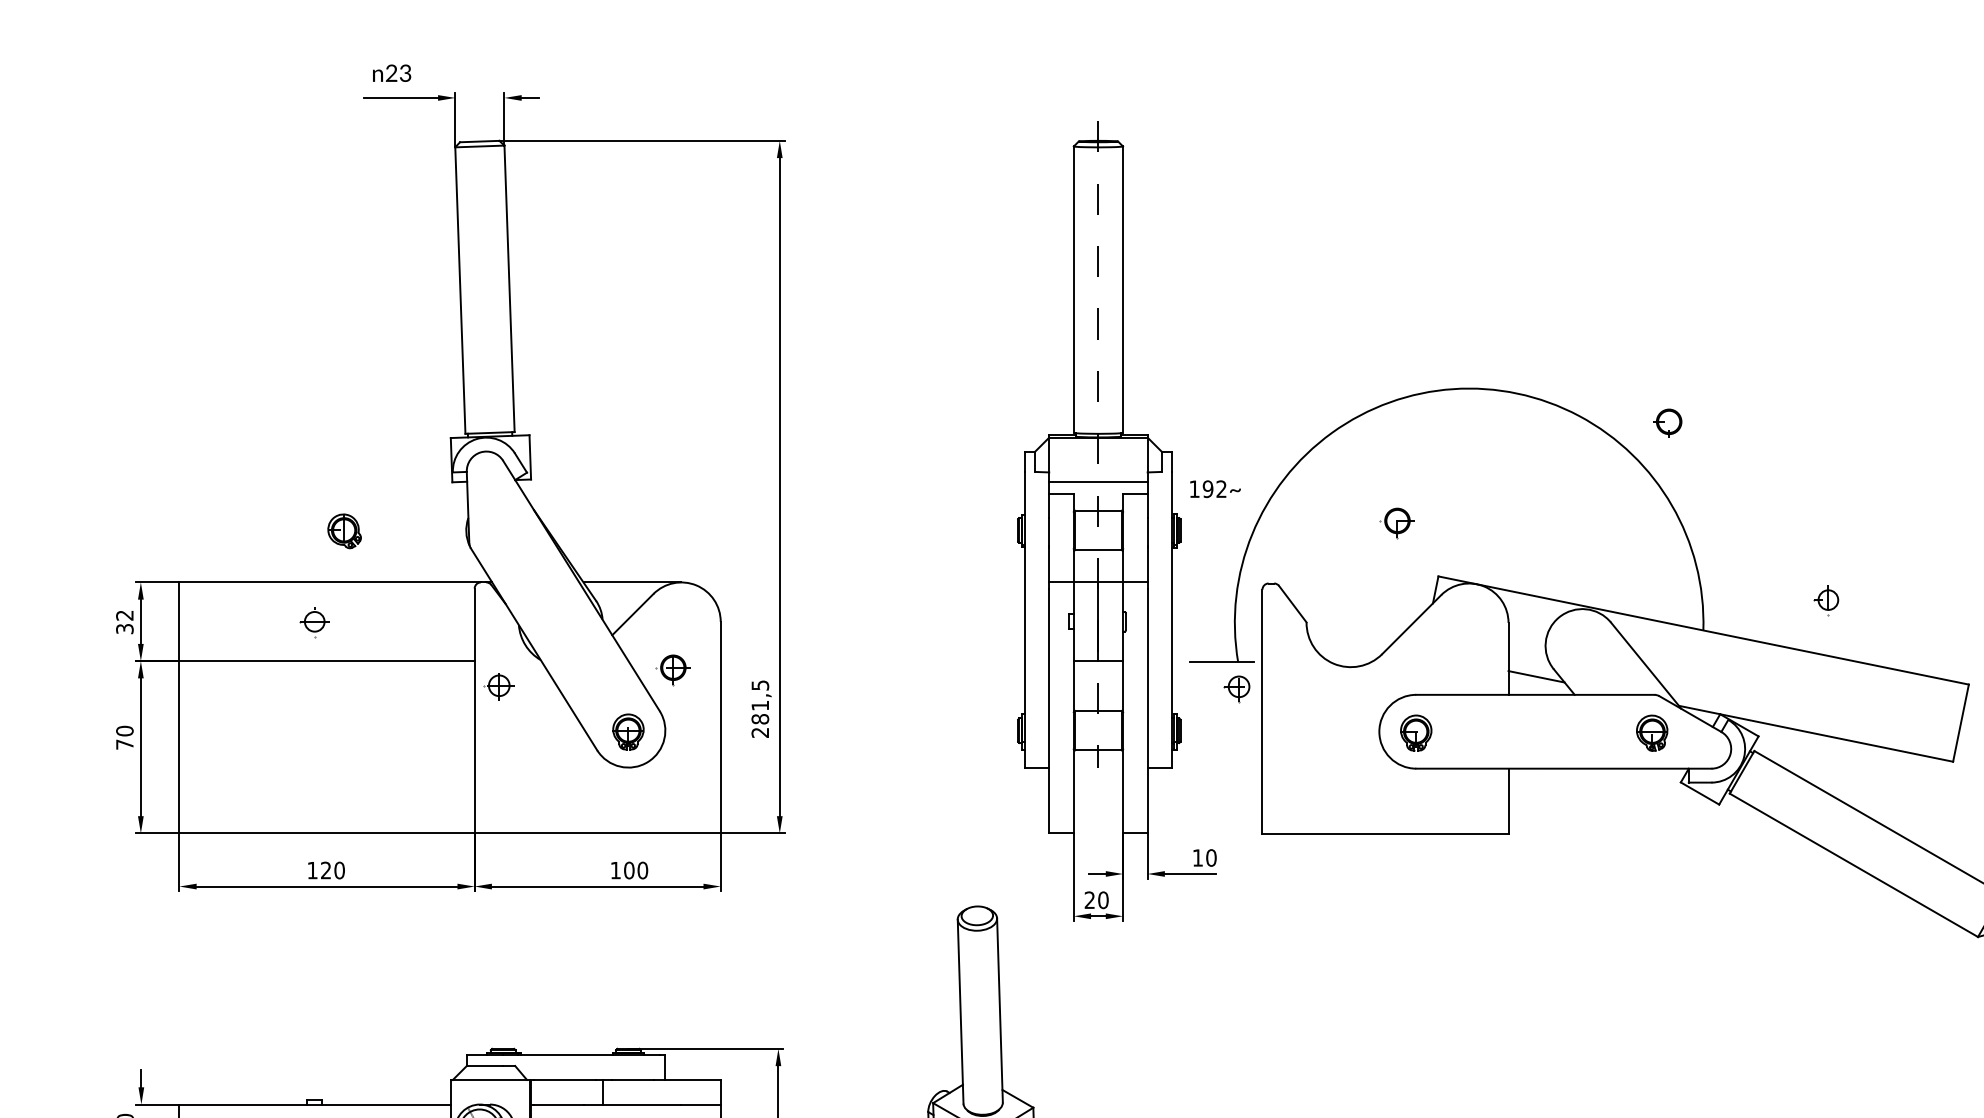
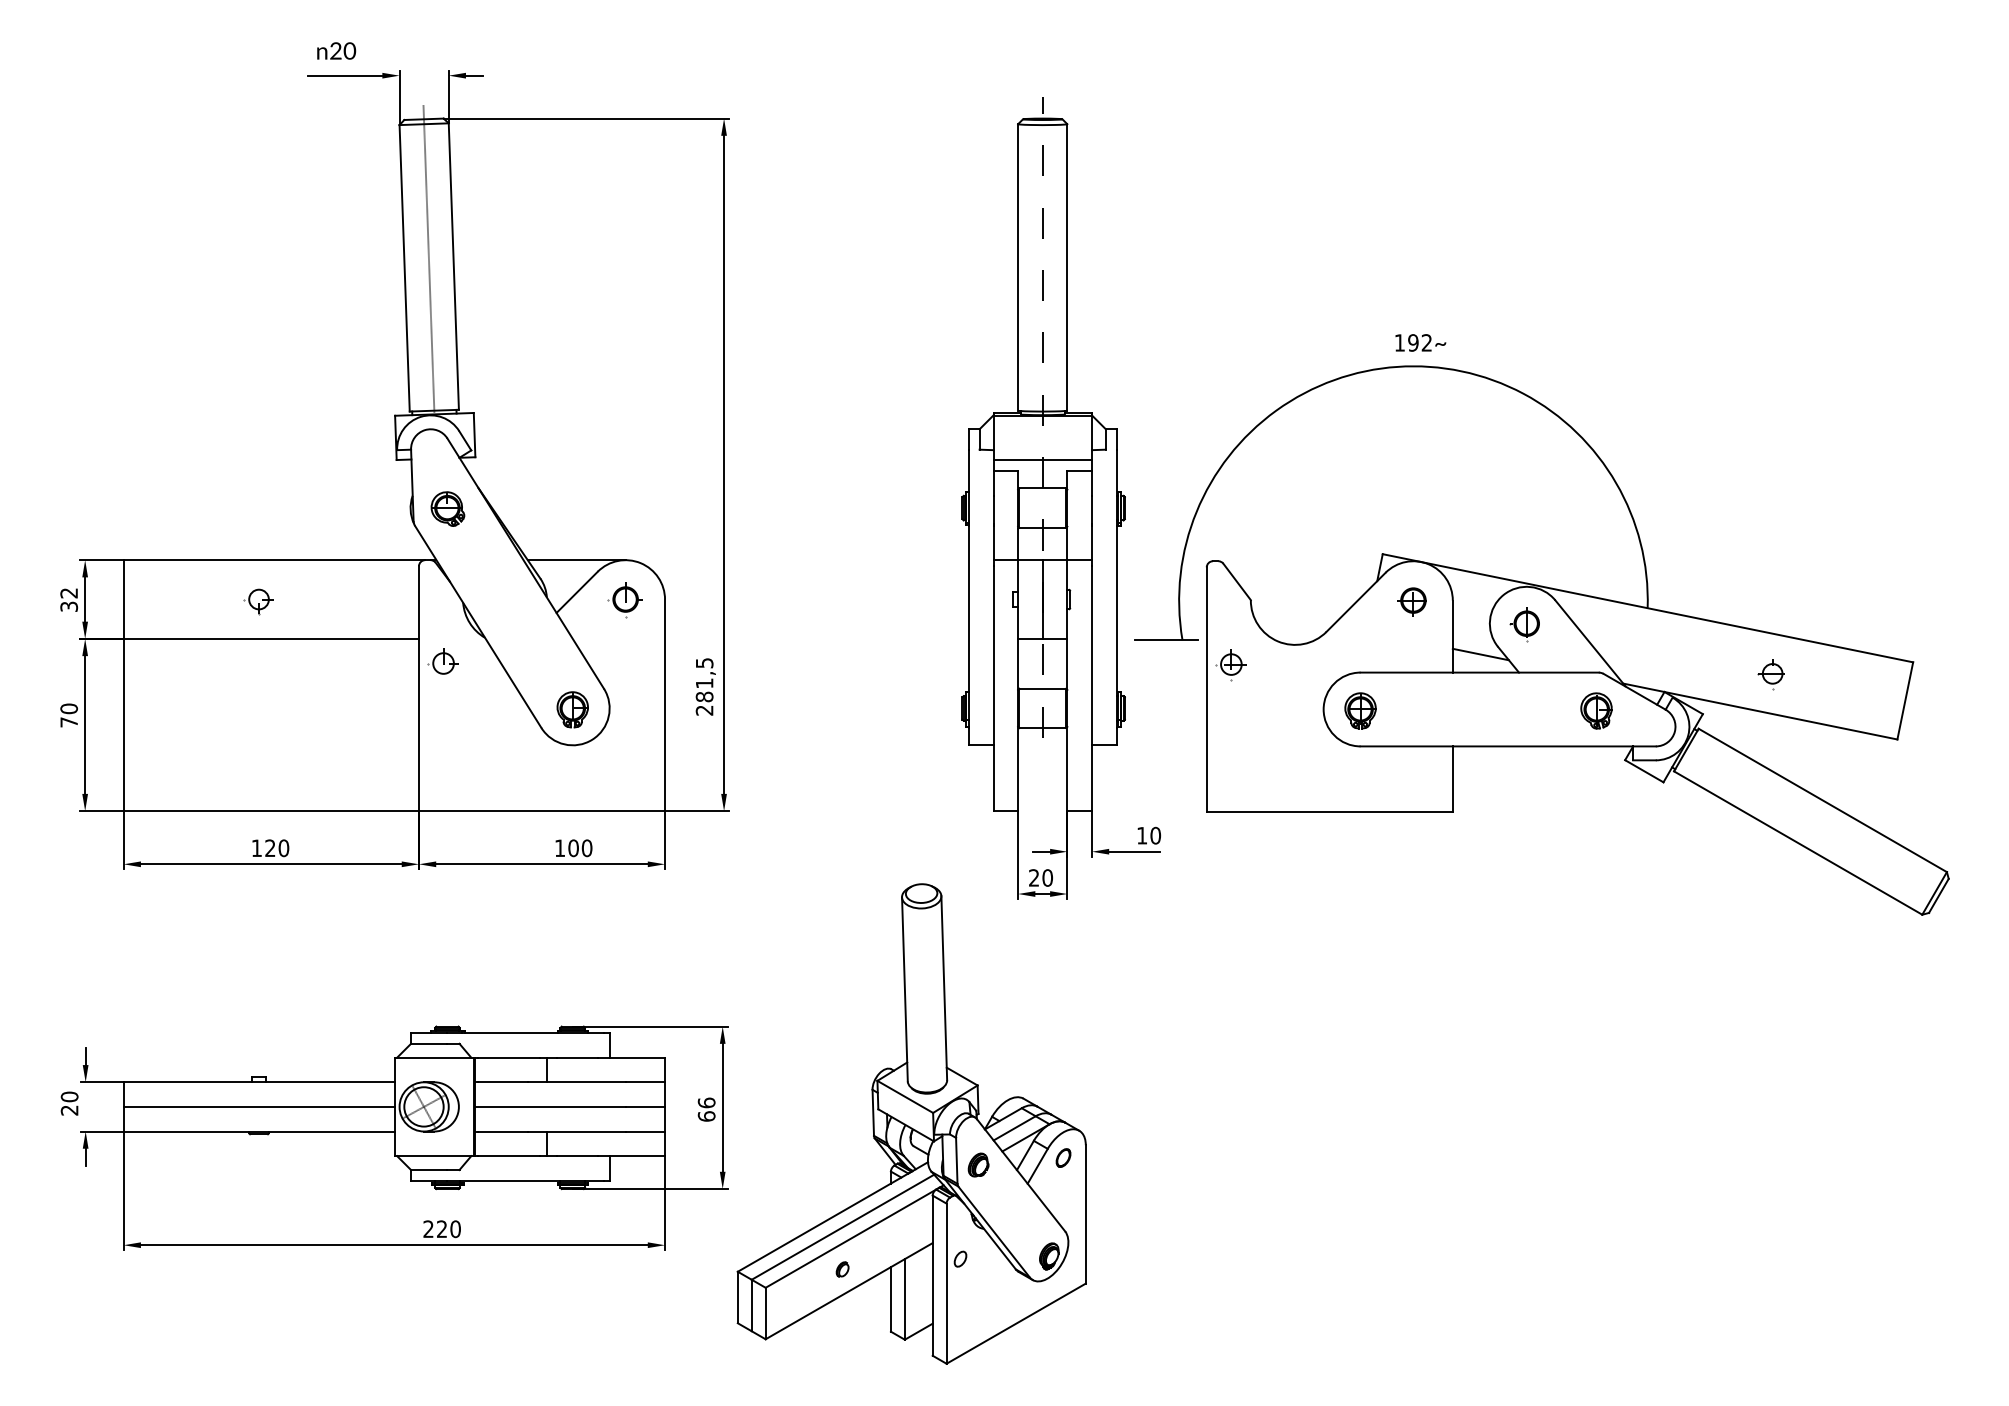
text: (405, 72) -> (349, 50), 23 -> 20
line: (484, 281) -> (428, 259), added
part: (1667, 422) -> (1411, 601), moved
text: (1215, 488) -> (1420, 342), moved
part: (1395, 521) -> (1524, 624), moved
part: (344, 530) -> (447, 508), moved
part: (1826, 600) -> (1770, 674), moved
part: (672, 668) -> (624, 600), moved
part: (1238, 687) -> (1230, 665), moved

